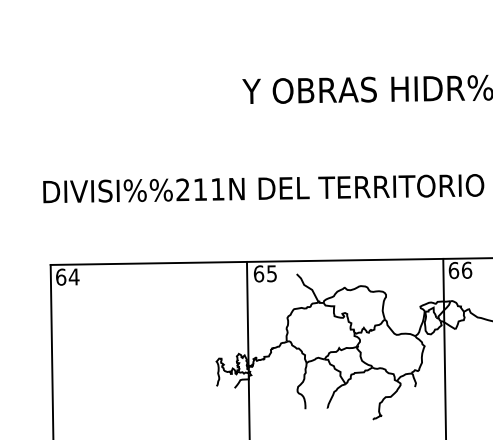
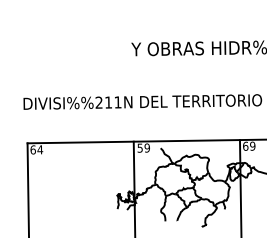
text: (466, 268) -> (252, 145), 66 -> 69
text: (264, 272) -> (143, 147), 65 -> 59

